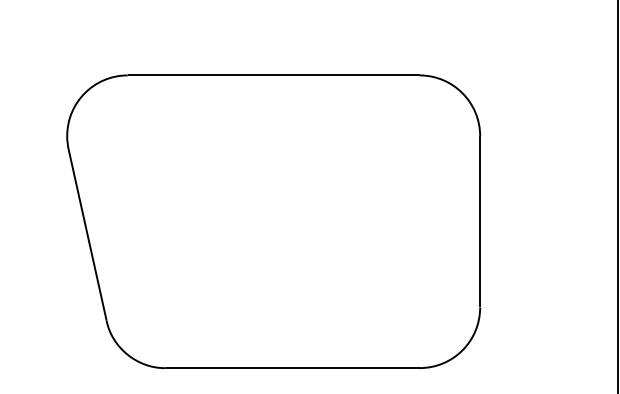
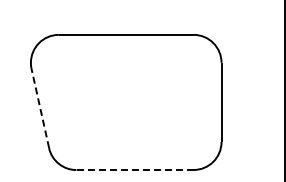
line: (87, 234) -> (40, 108), solid -> dashed
line: (293, 367) -> (135, 169), solid -> dashed

